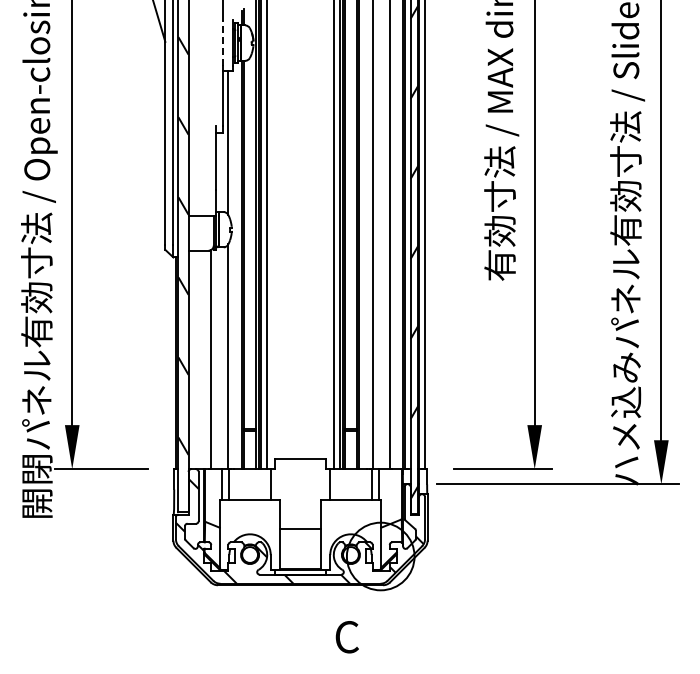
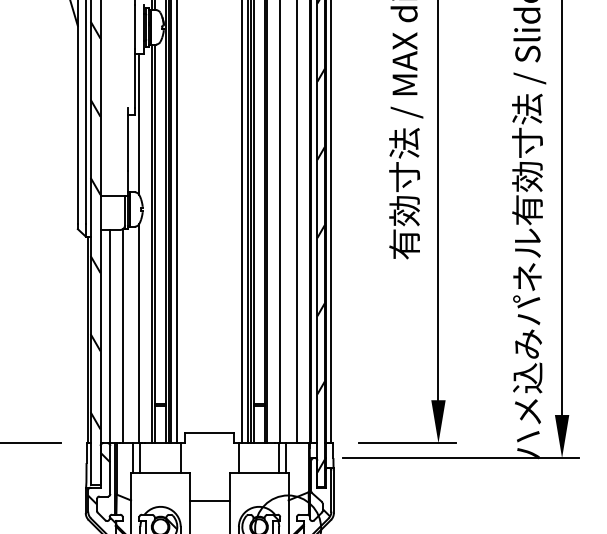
line: (223, 43) -> (134, 27), dashed -> solid
line: (198, 359) -> (110, 336), added

